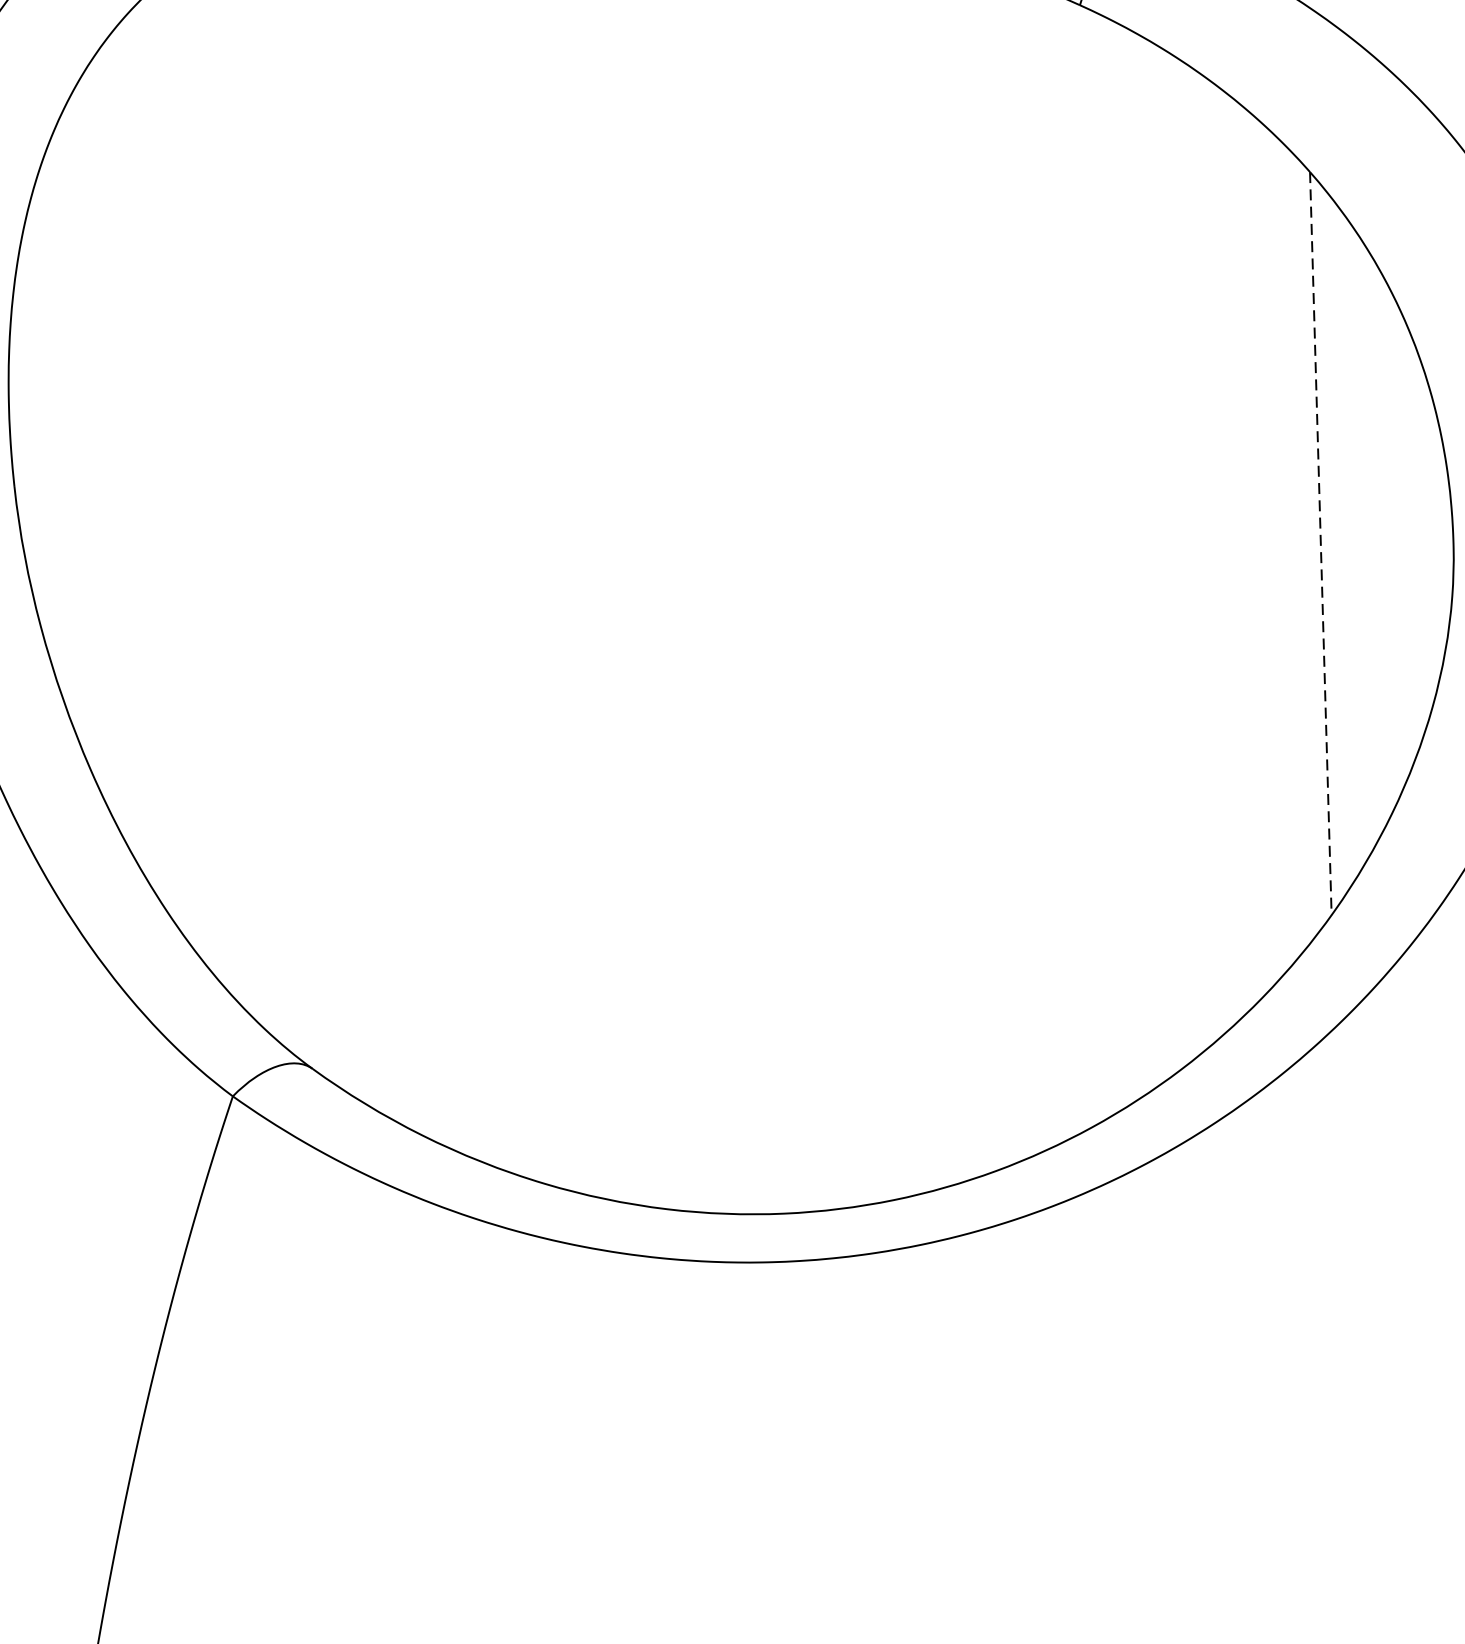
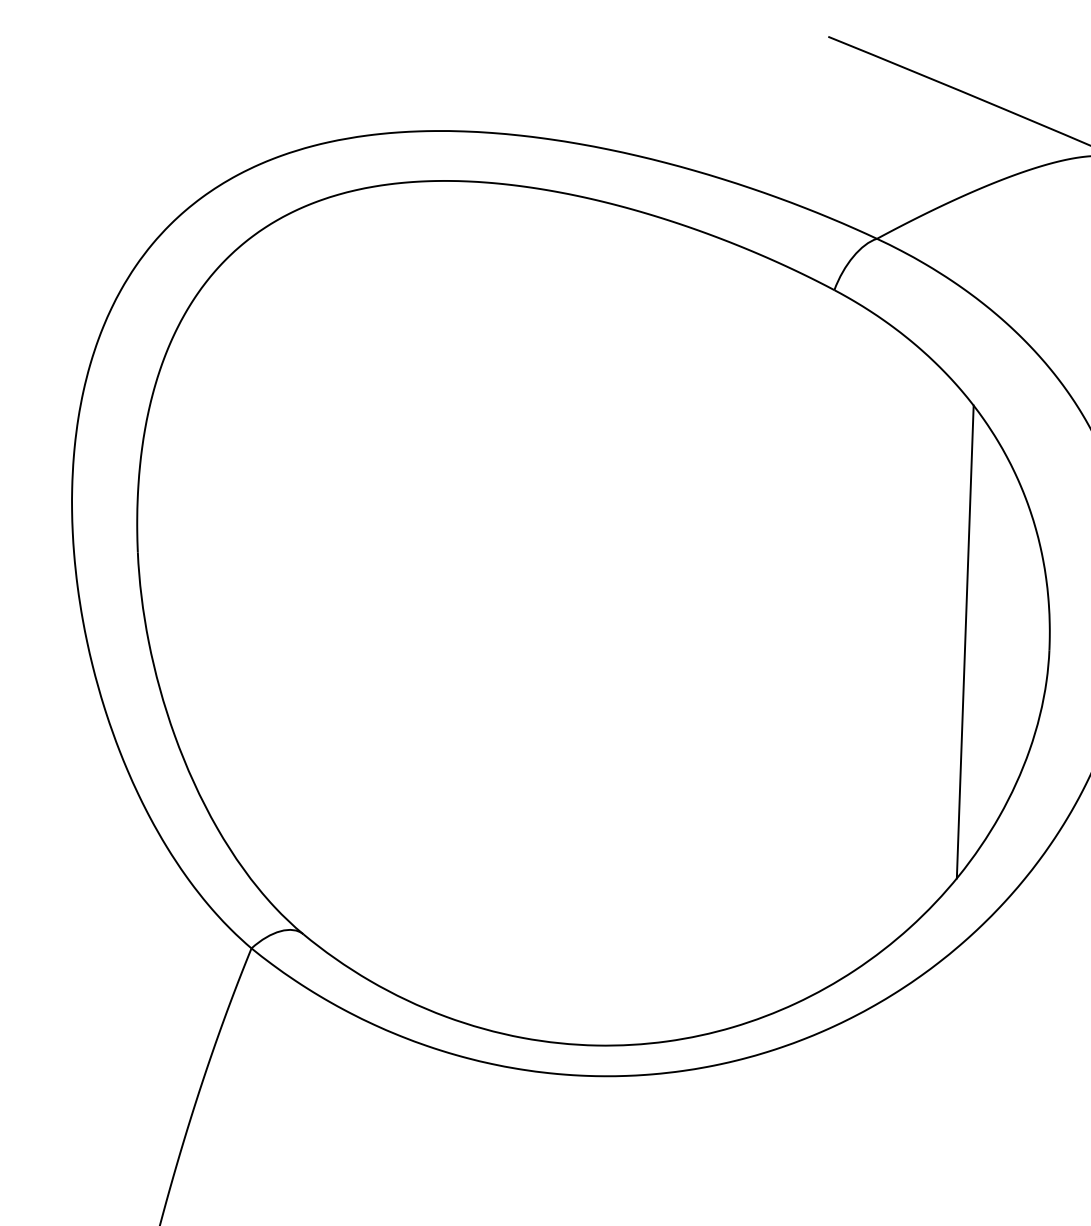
line: (1321, 544) -> (965, 642), dashed -> solid

